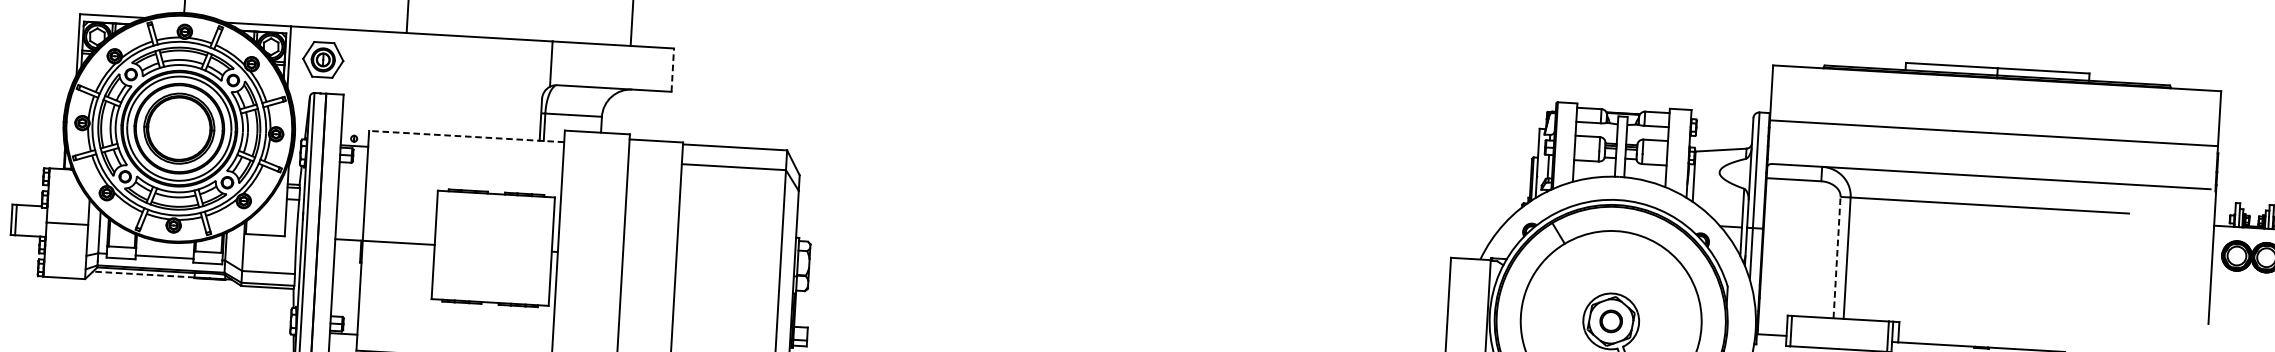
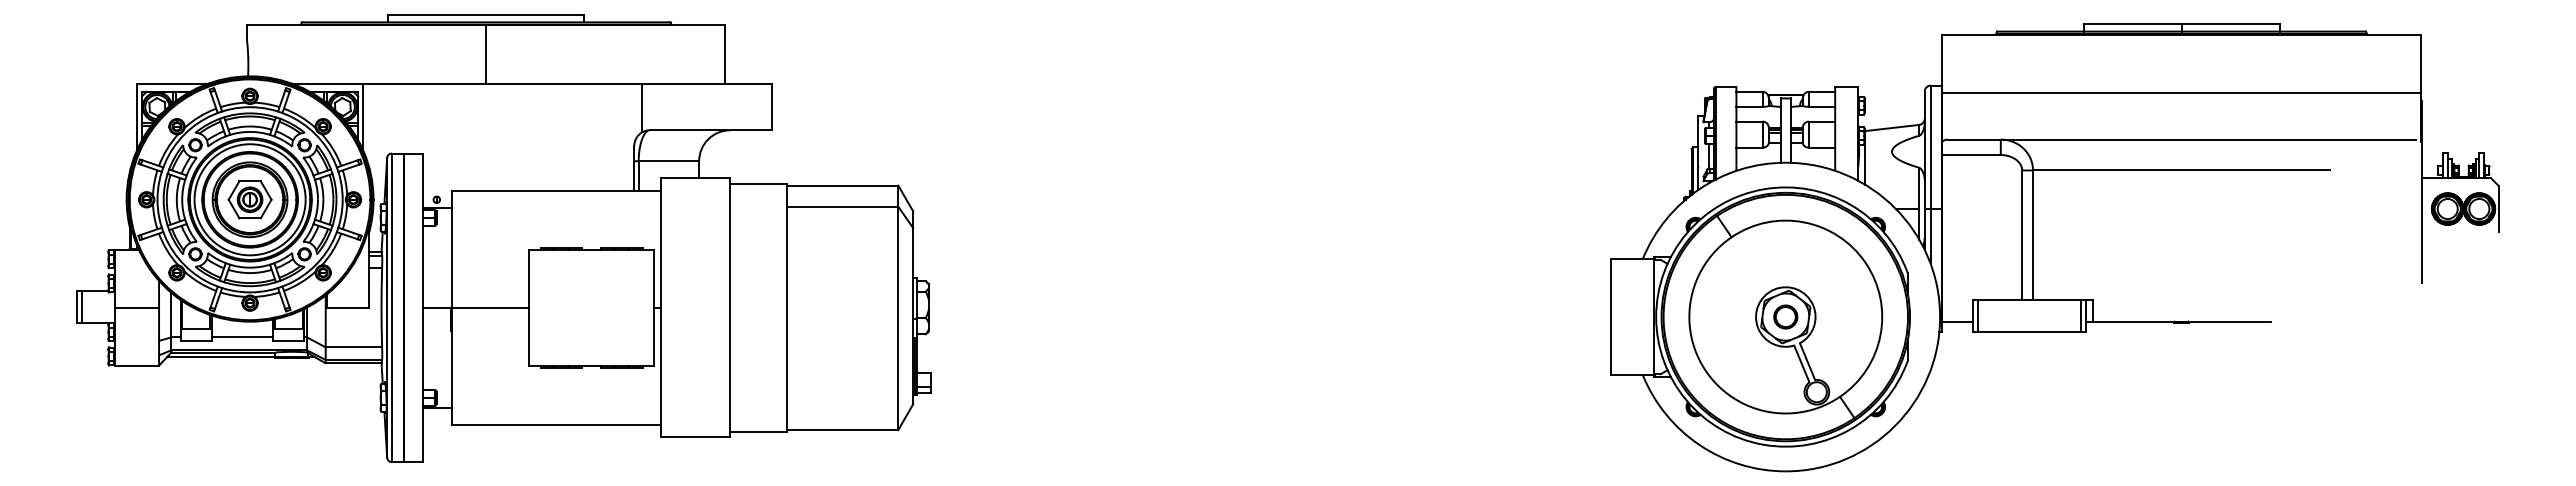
part: (322, 59) -> (249, 199), moved
line: (672, 69) -> (771, 106), dashed -> solid
line: (465, 136) -> (555, 190), dashed -> solid
line: (1837, 257) -> (2022, 235), dashed -> solid
line: (143, 274) -> (220, 357), dashed -> solid

